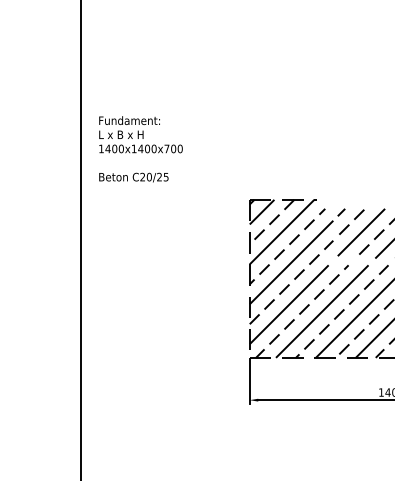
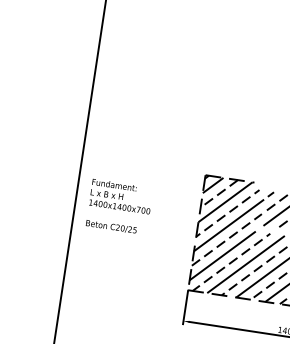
text: (140, 149) -> (119, 207), moved

